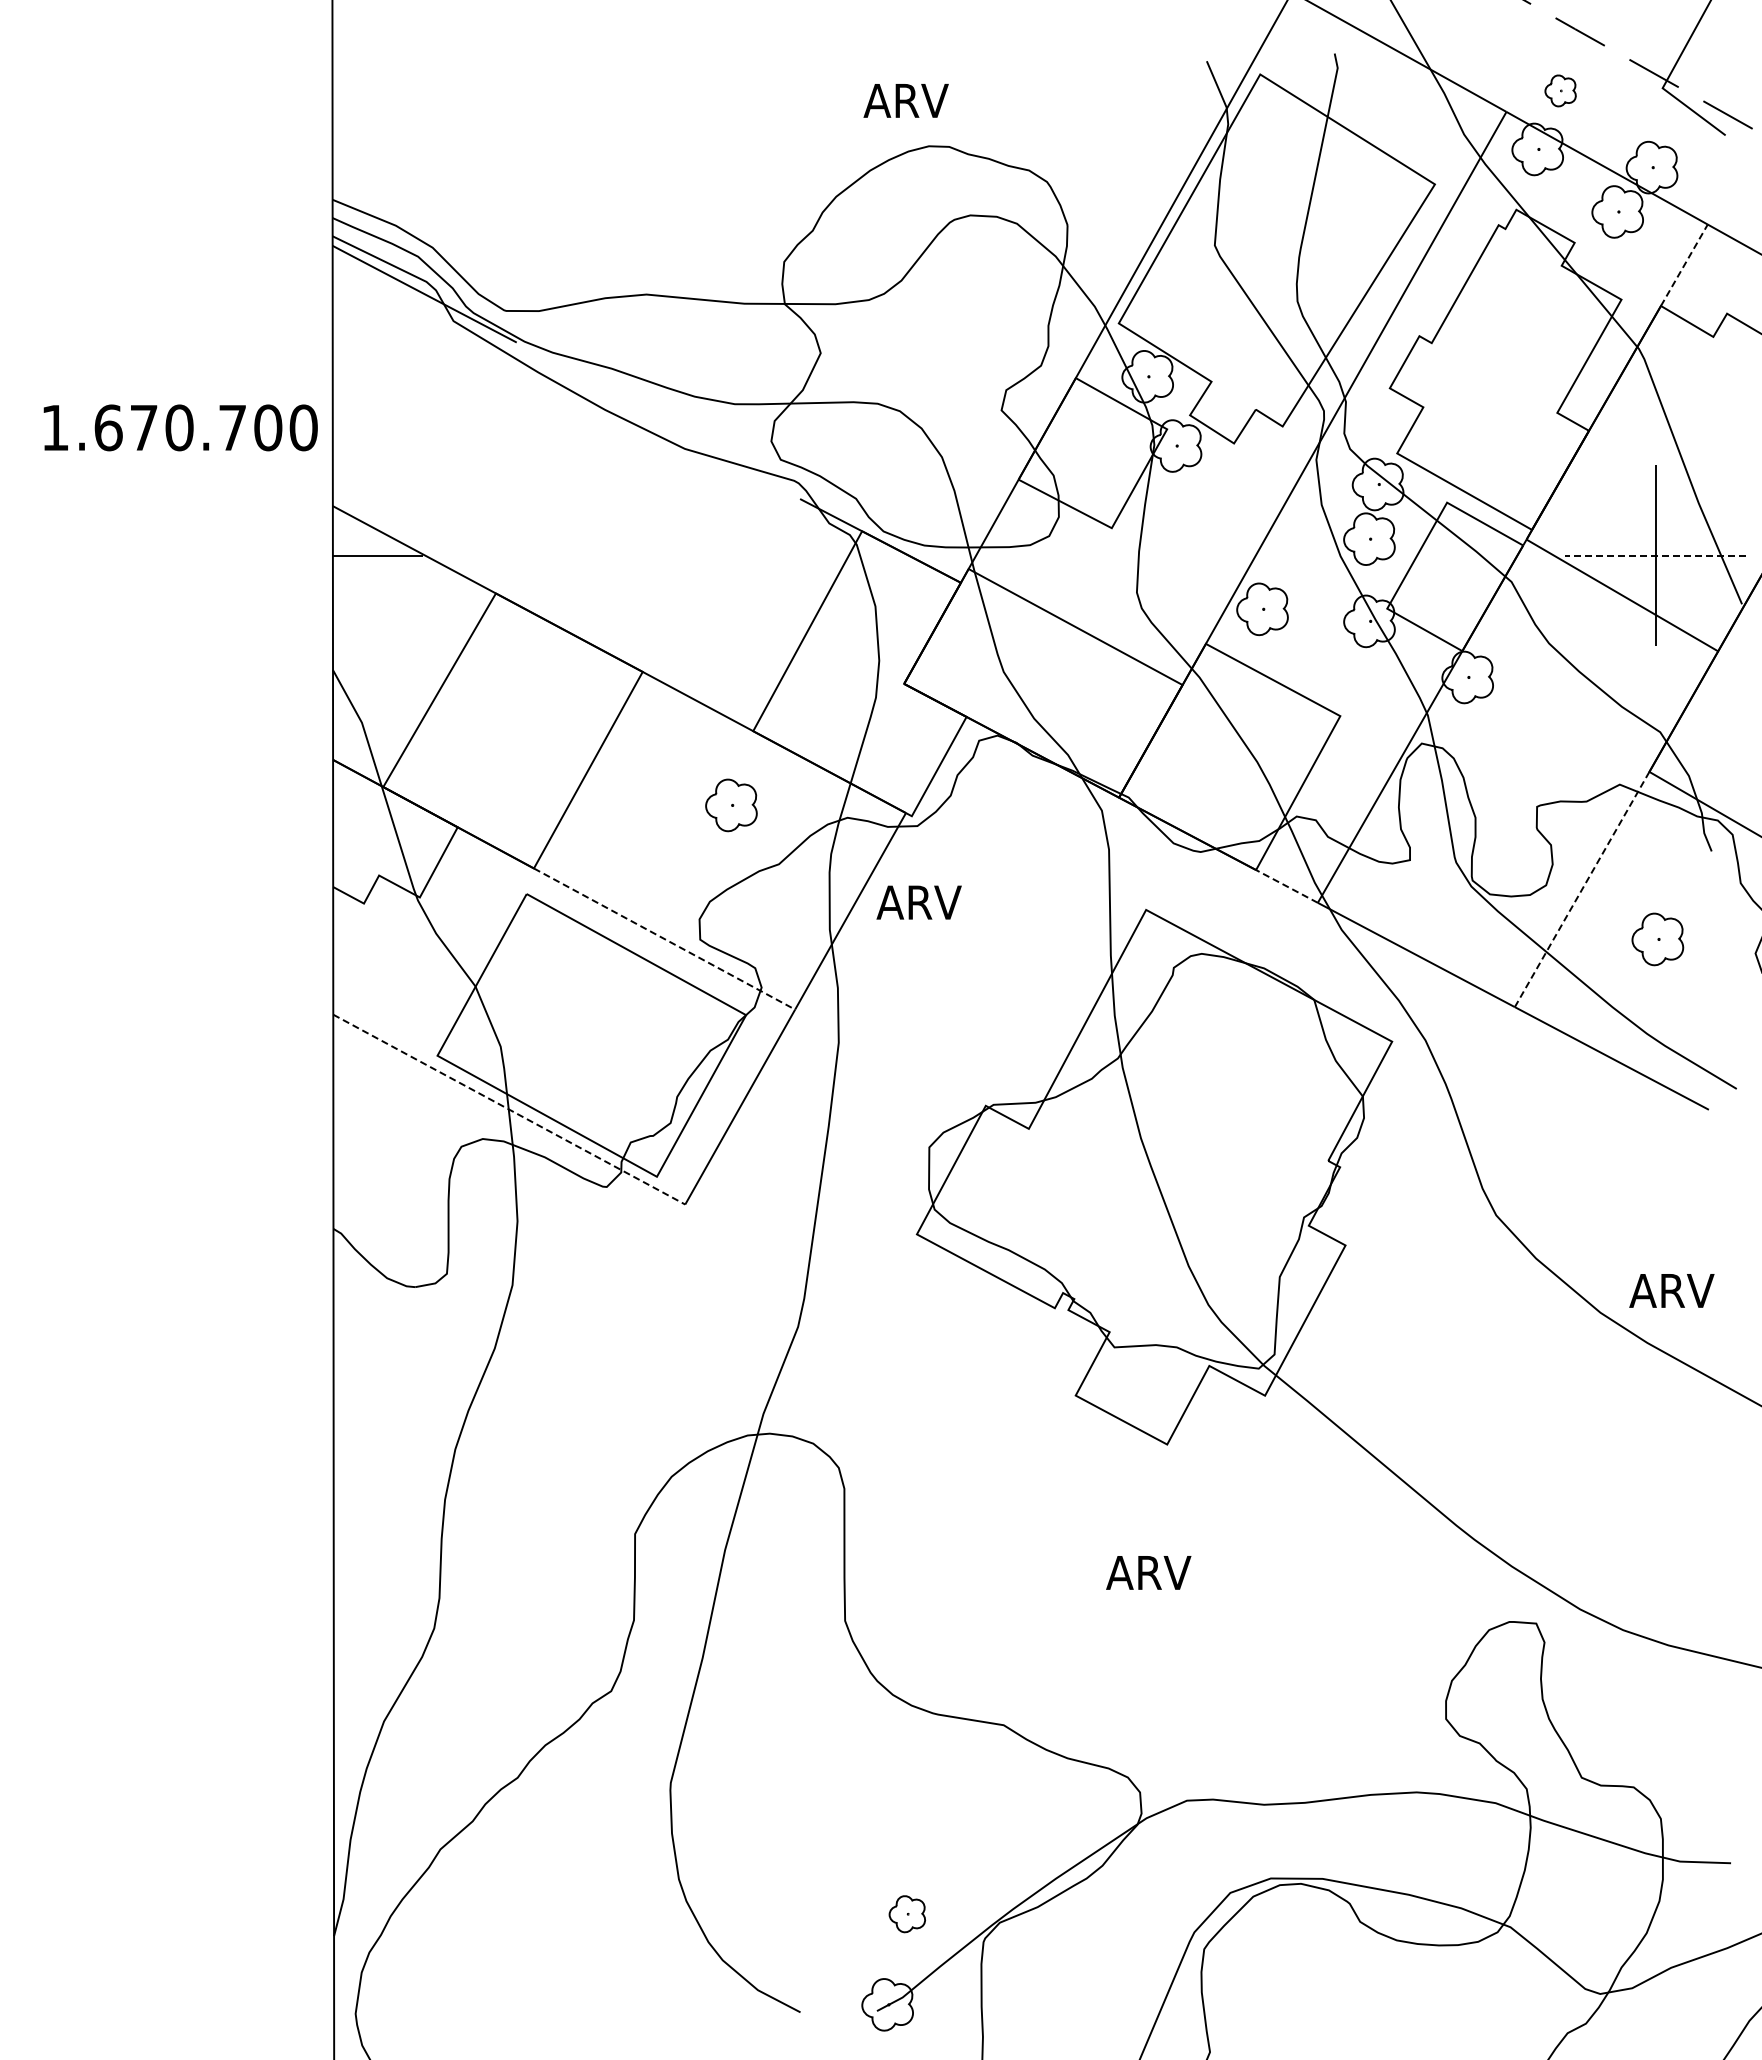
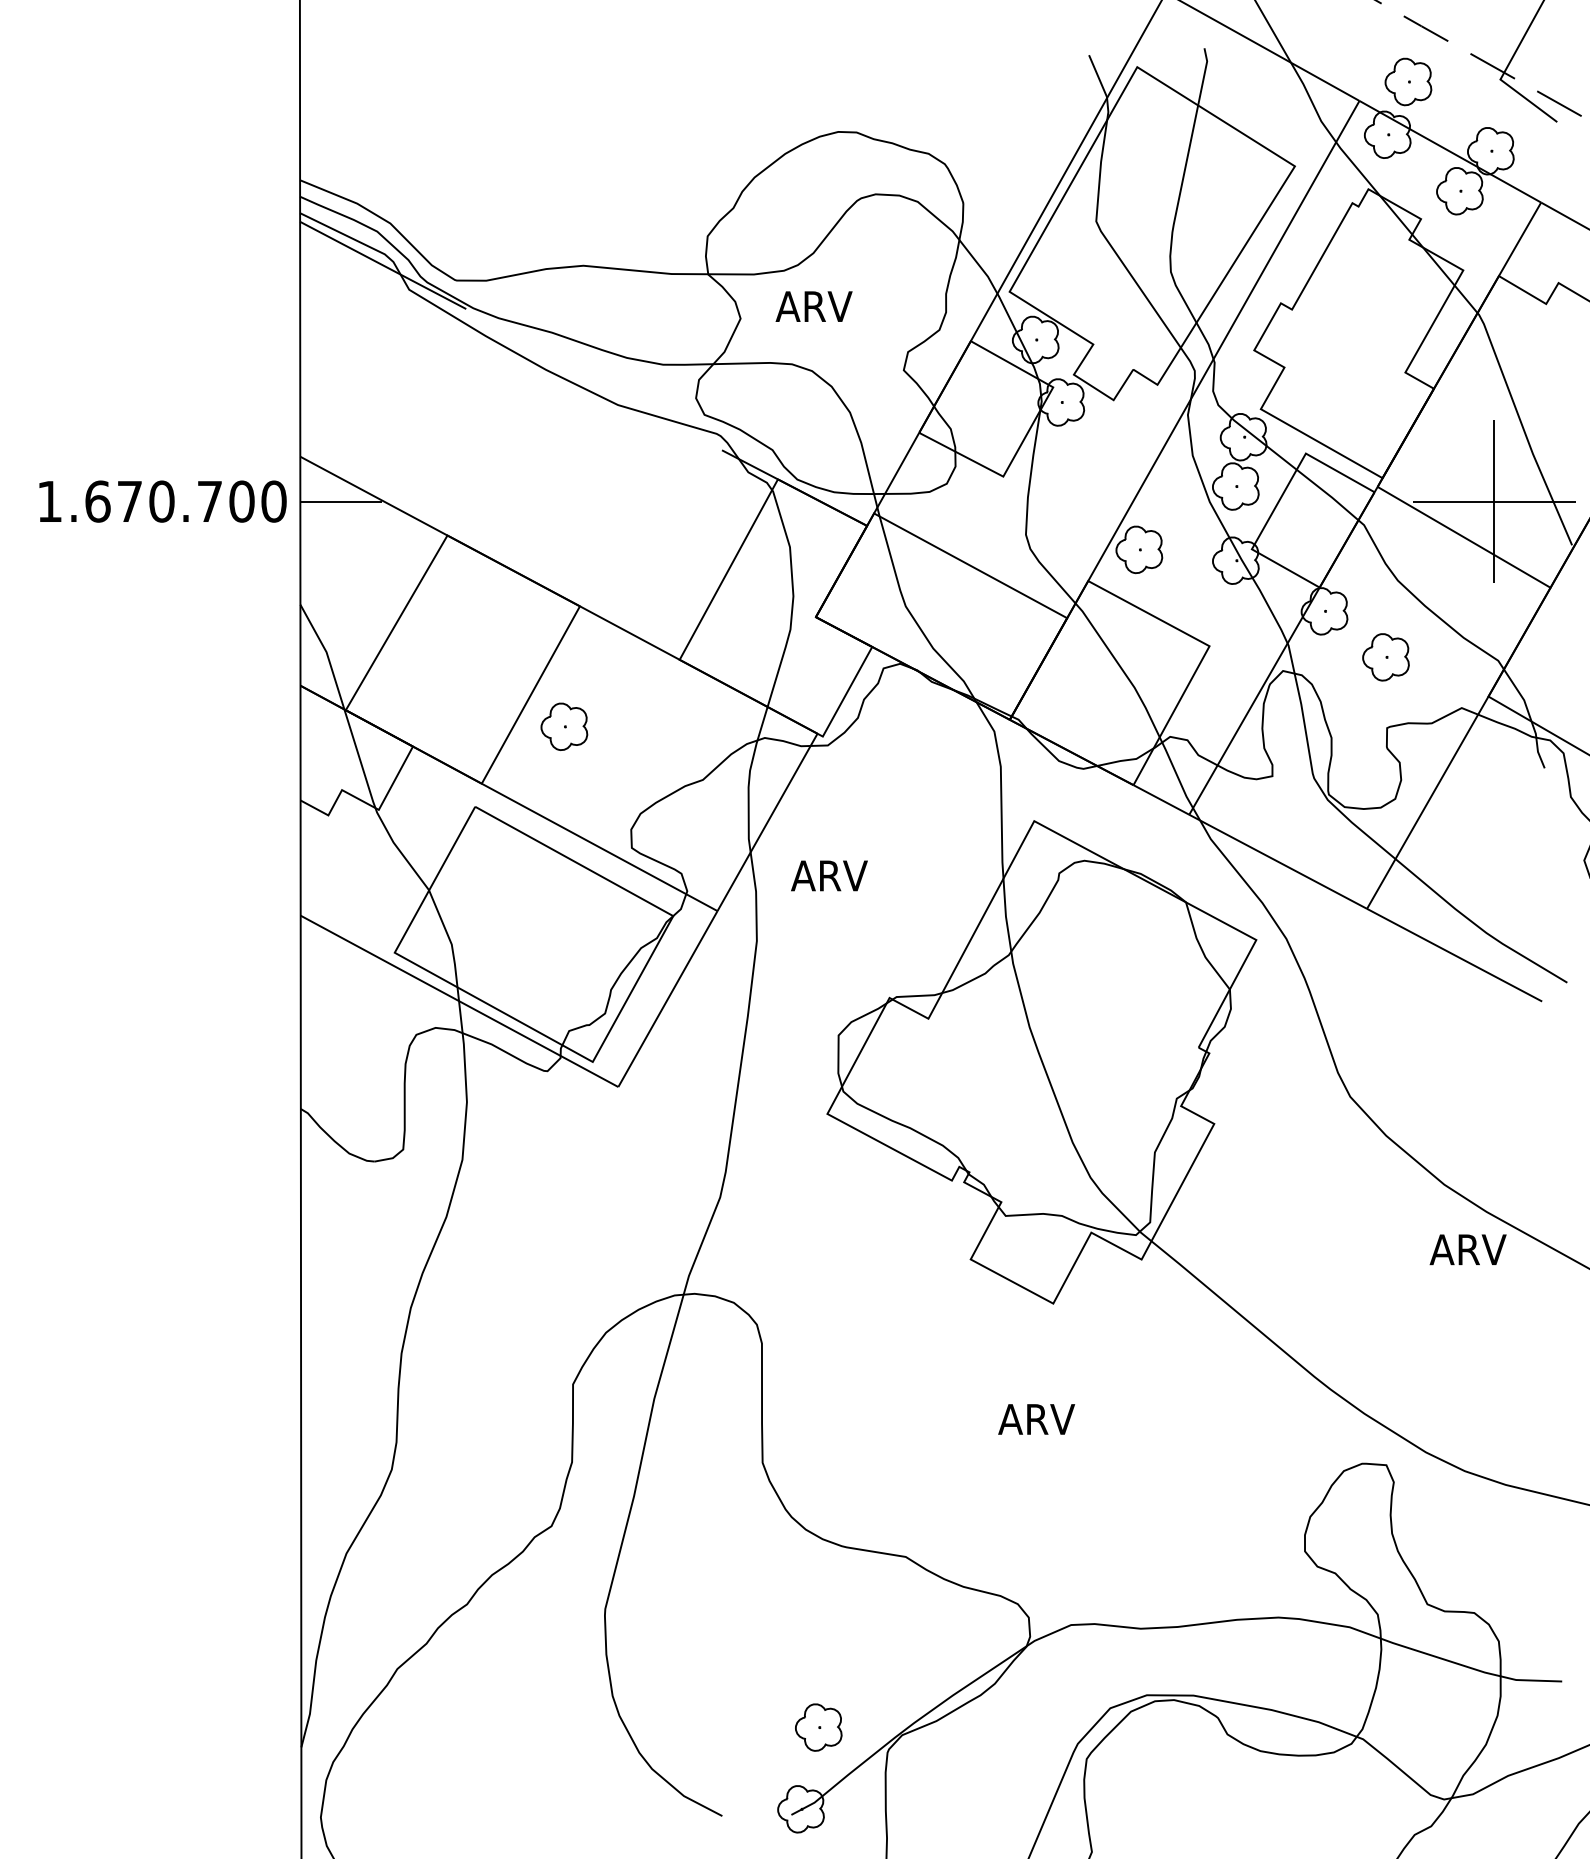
part: (1560, 90) -> (1408, 81), size x1.67
text: (905, 100) -> (813, 306), moved
line: (1684, 265) -> (1520, 239), dashed -> solid
text: (180, 427) -> (162, 501), moved
line: (1655, 555) -> (1493, 501), dashed -> solid
part: (731, 805) -> (564, 726), moved
line: (1286, 886) -> (1160, 799), dashed -> solid
line: (1582, 889) -> (1428, 802), dashed -> solid
text: (918, 902) -> (828, 875), moved
line: (665, 939) -> (600, 847), dashed -> solid
part: (1657, 939) -> (1385, 657), moved
line: (509, 1109) -> (459, 1001), dashed -> solid
text: (1671, 1290) -> (1467, 1249), moved
part: (907, 1913) -> (818, 1726), size x1.43

